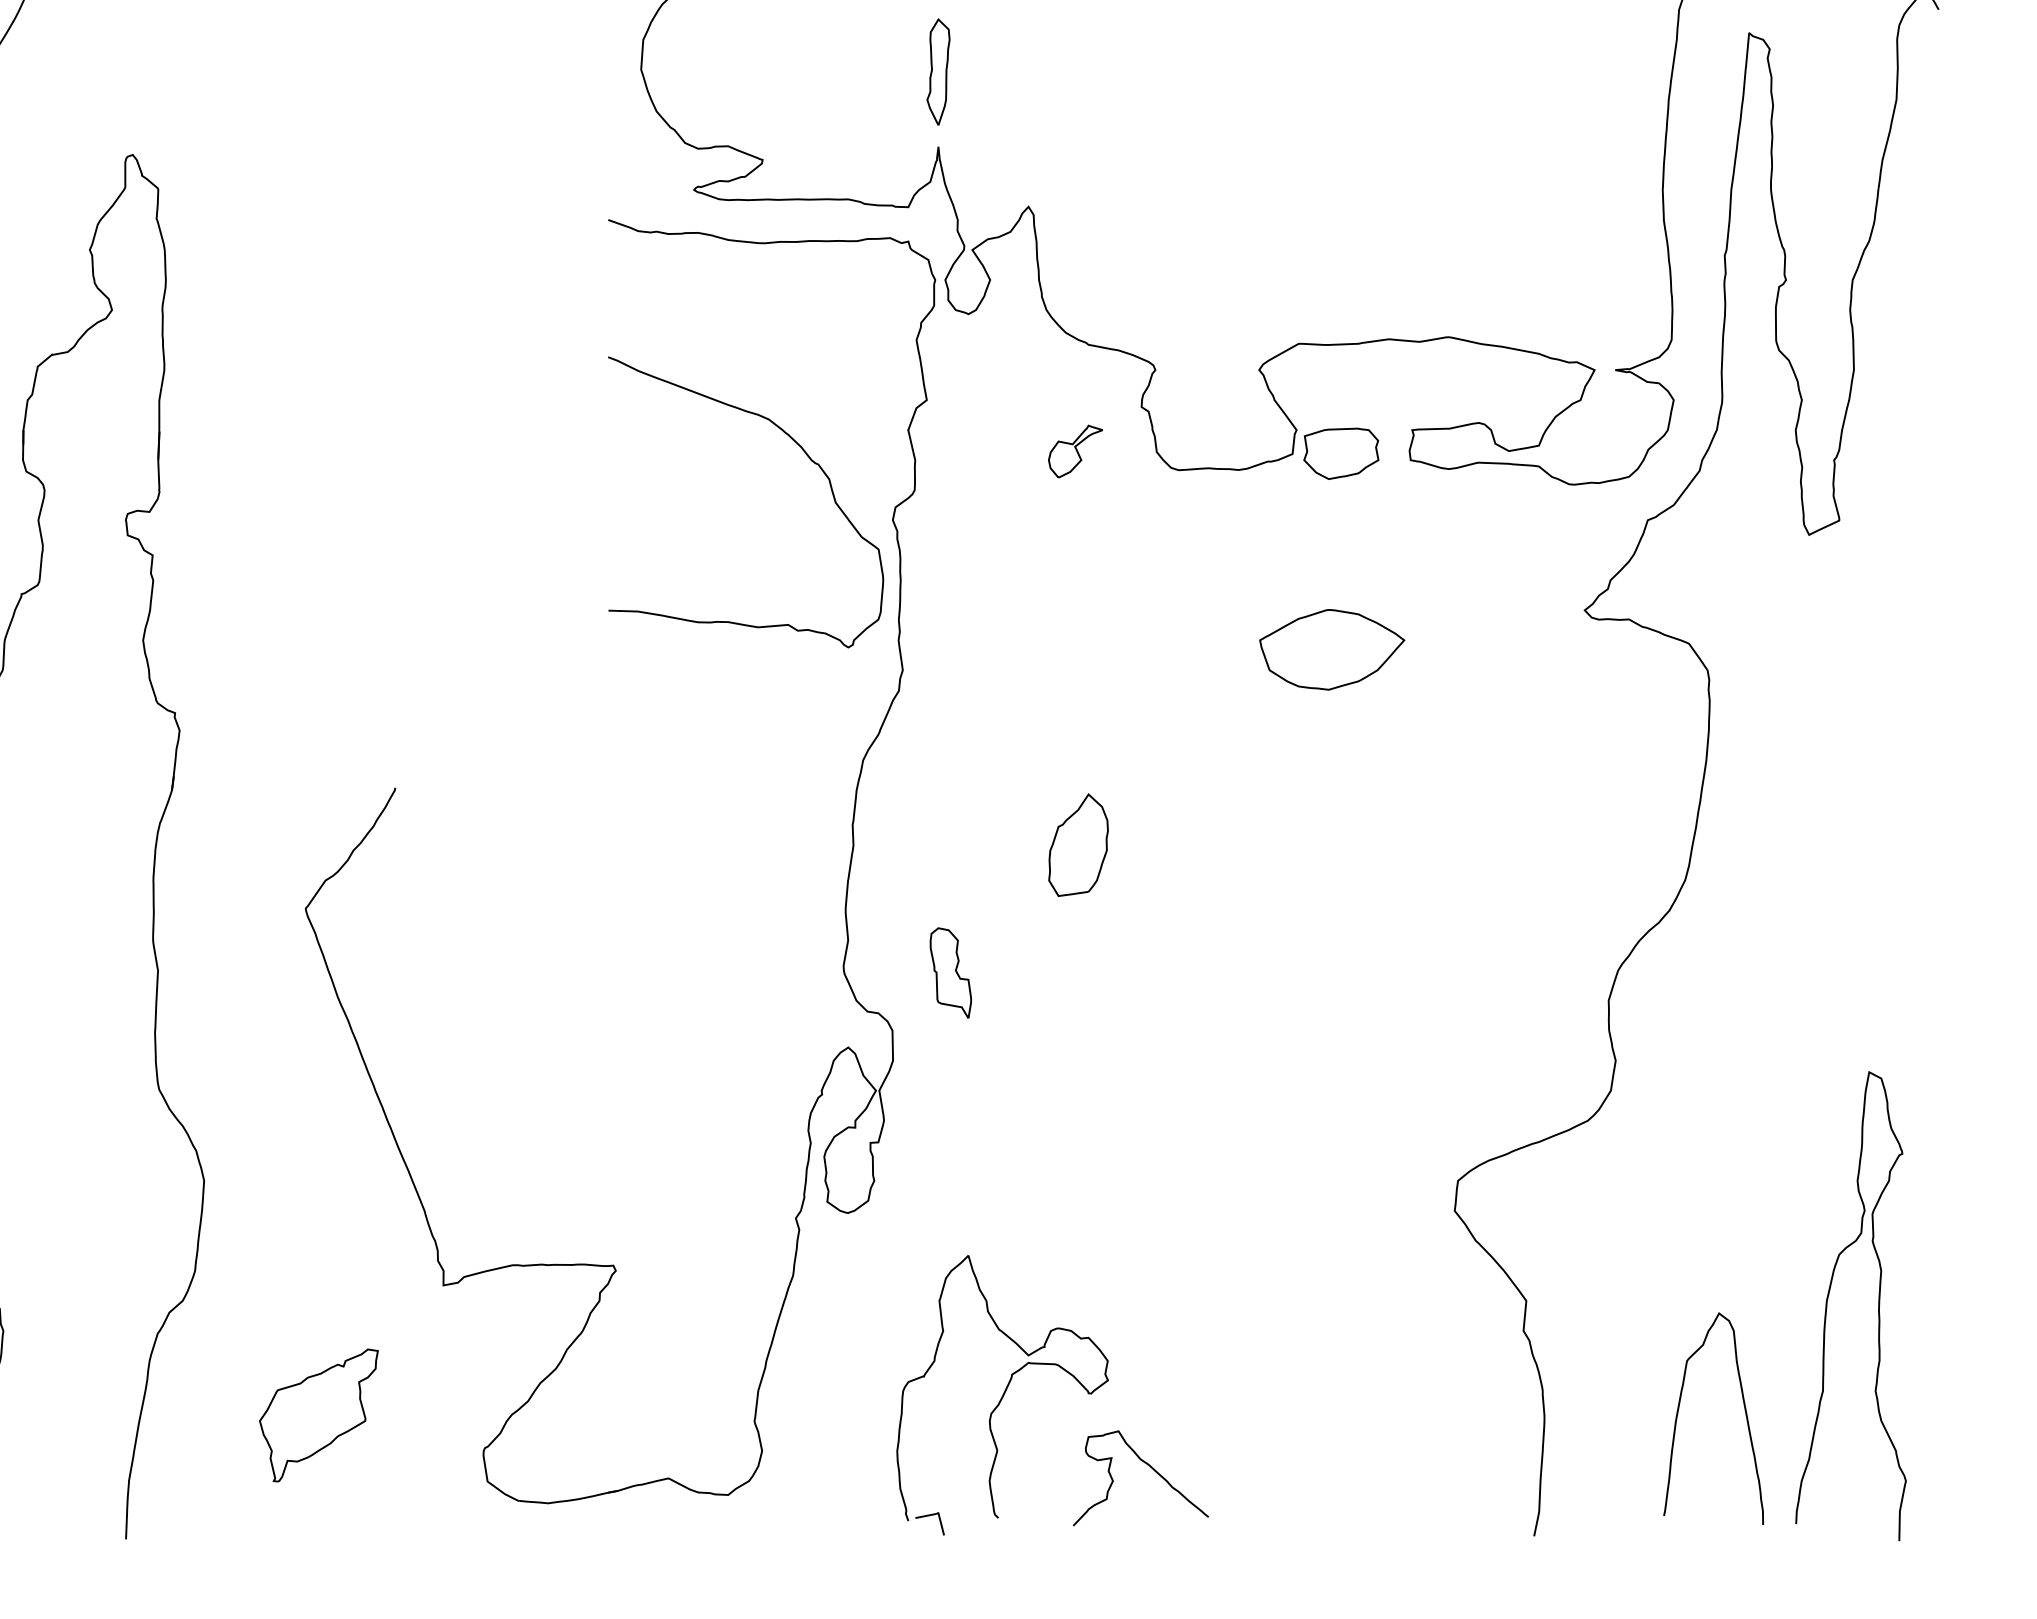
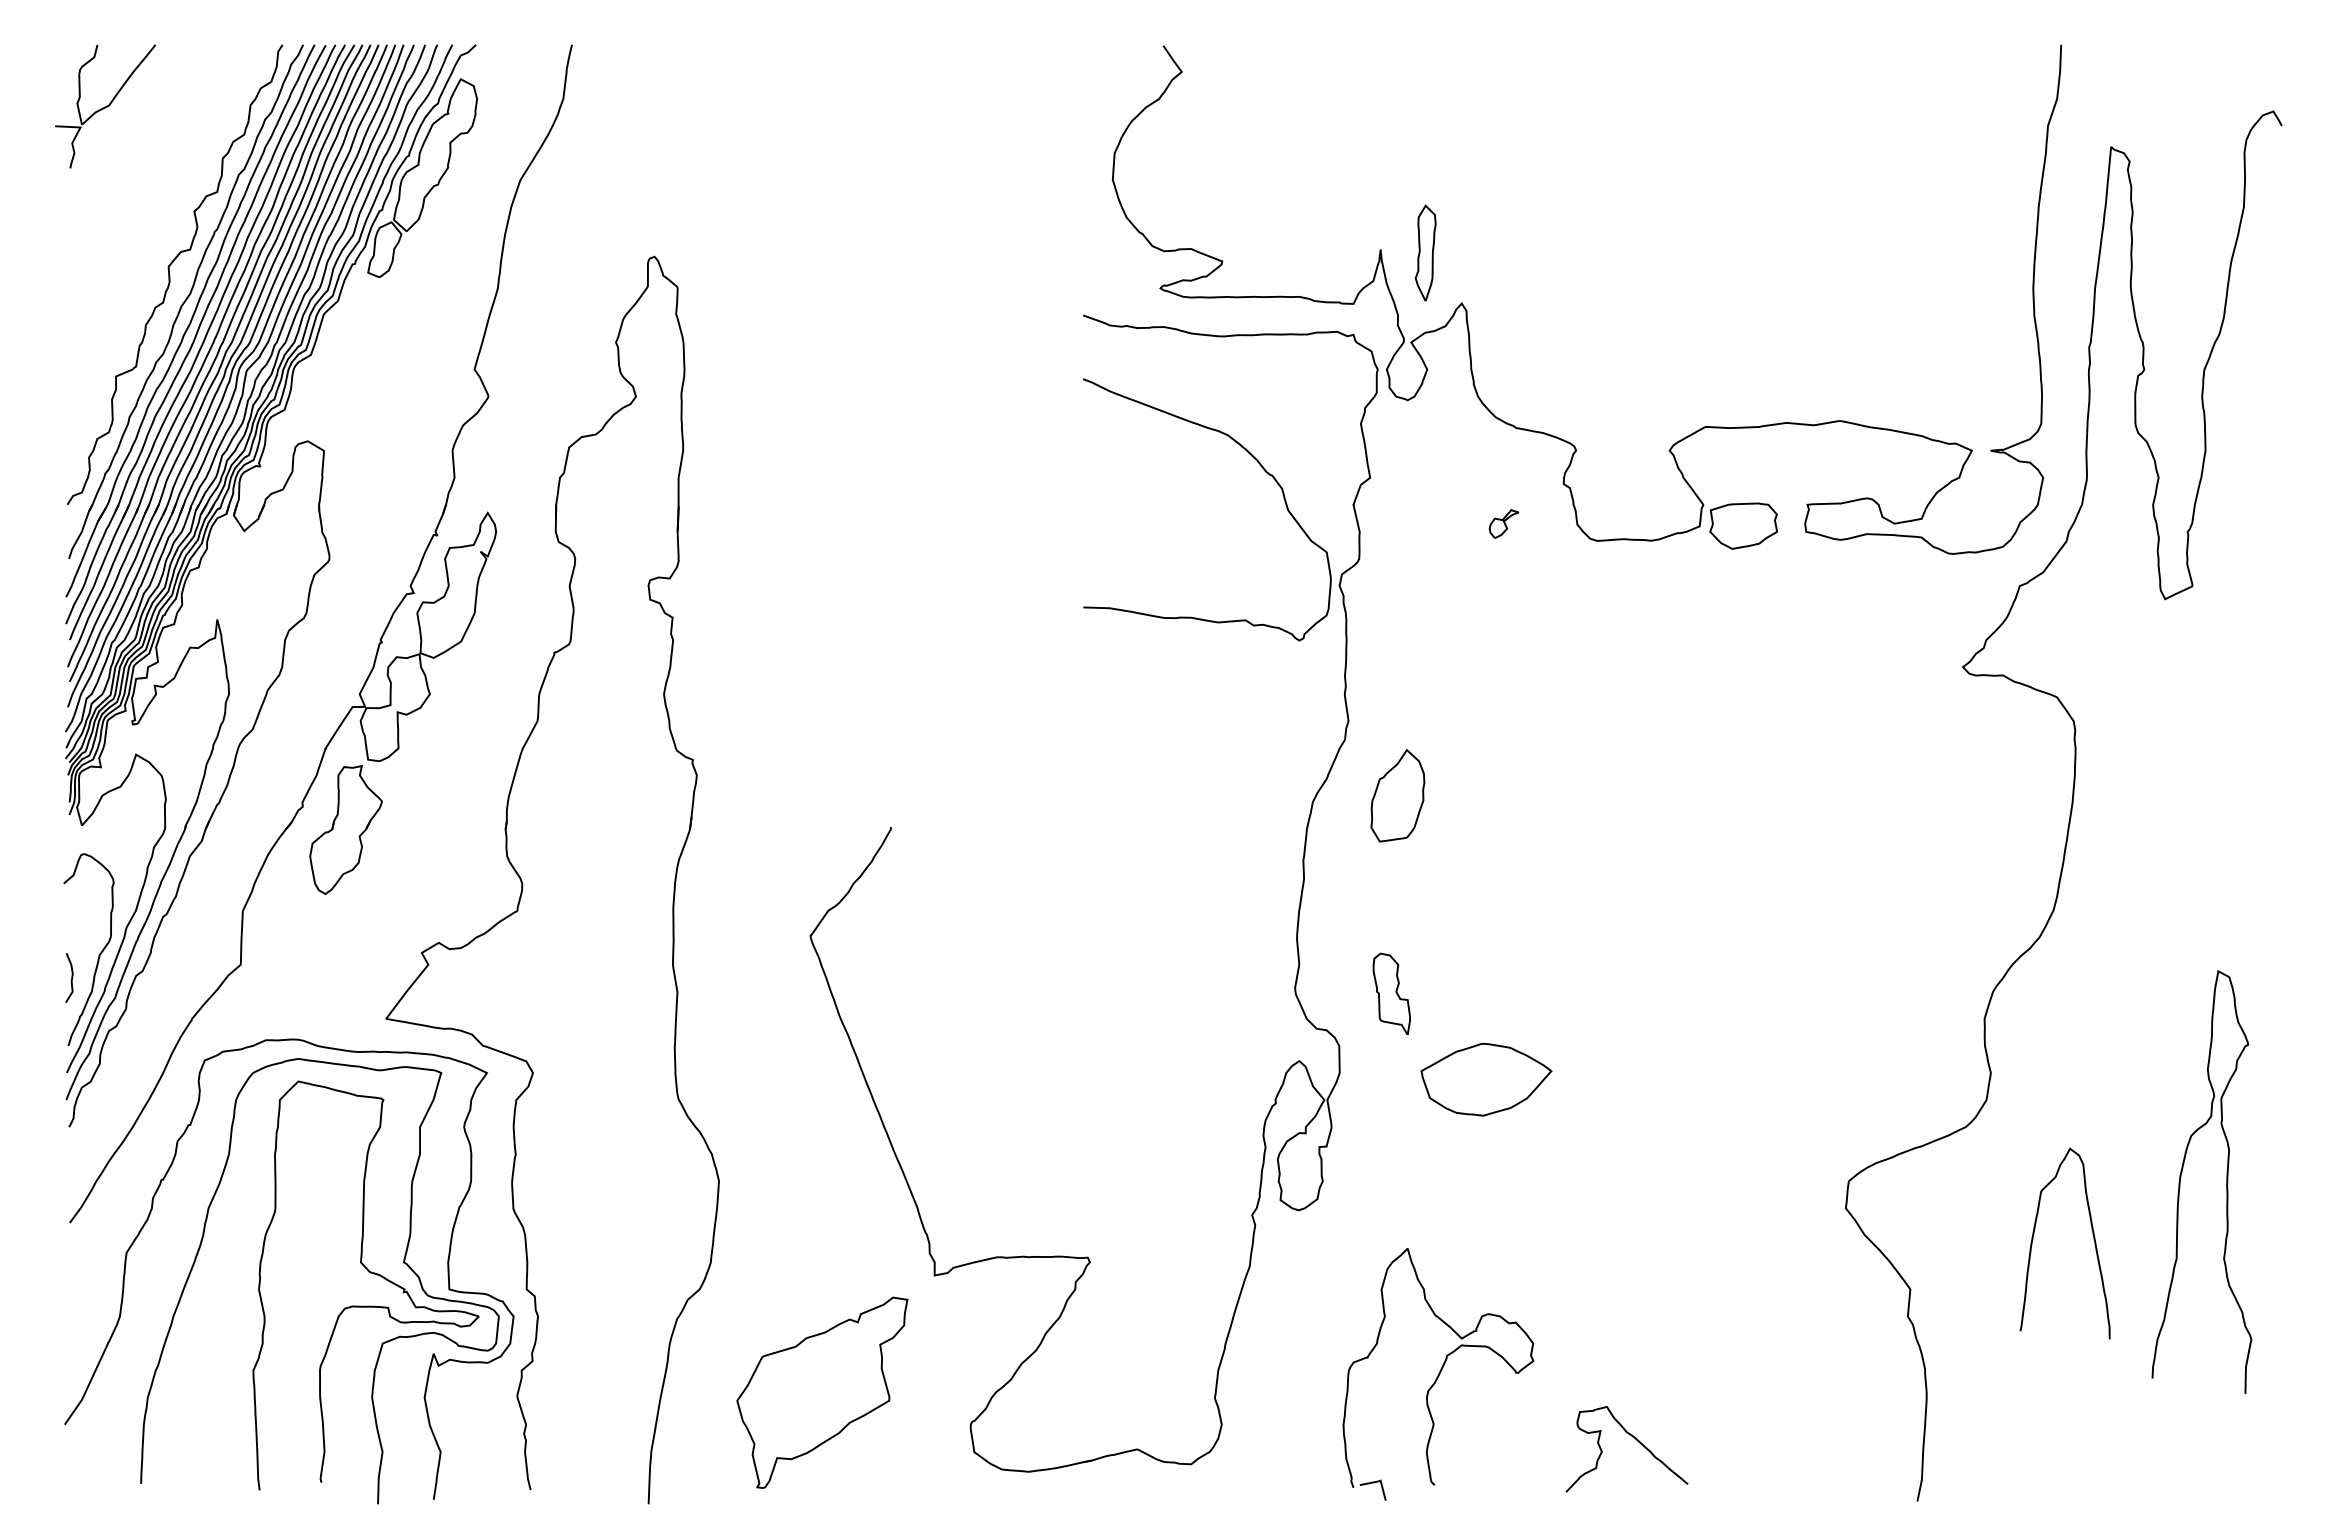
part: (938, 71) -> (1425, 252), moved
part: (1074, 450) -> (1503, 523), size x0.6
curve: (805, 454) -> (1260, 466), moved
part: (1332, 649) -> (1486, 1079), moved
part: (1078, 844) -> (1397, 795), moved
curve: (1828, 1300) -> (2181, 1177), moved
curve: (1745, 1414) -> (2093, 1239), moved
part: (319, 1415) -> (822, 1392), size x1.6
curve: (1146, 1465) -> (1632, 1437), moved

